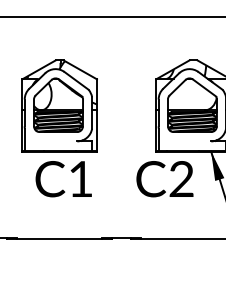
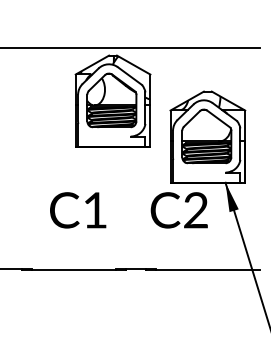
part: (59, 105) -> (112, 100), moved

